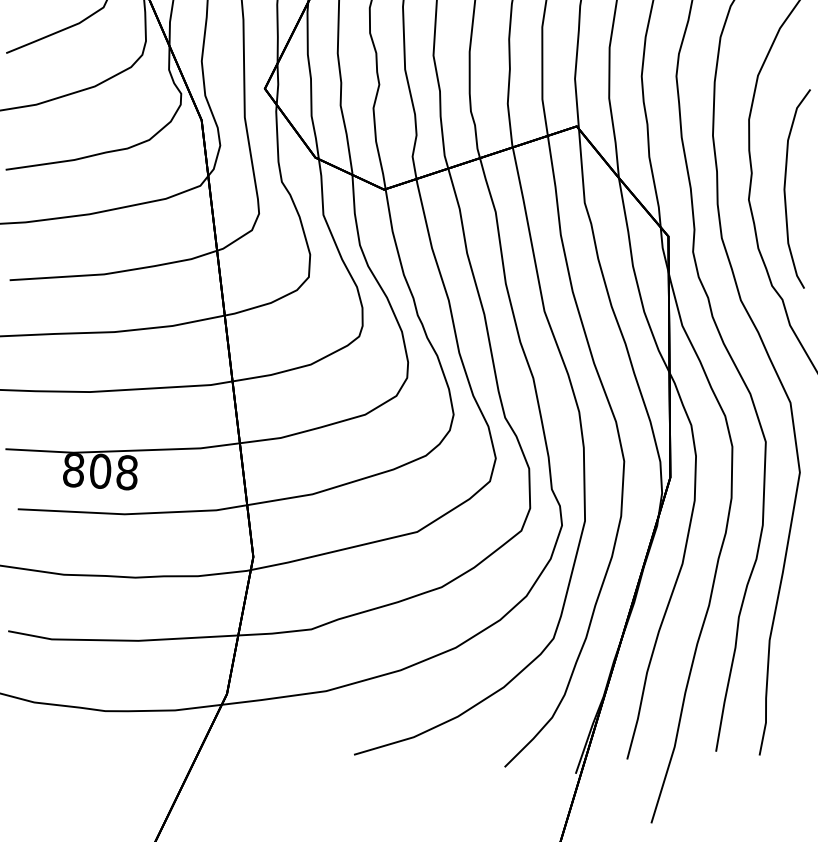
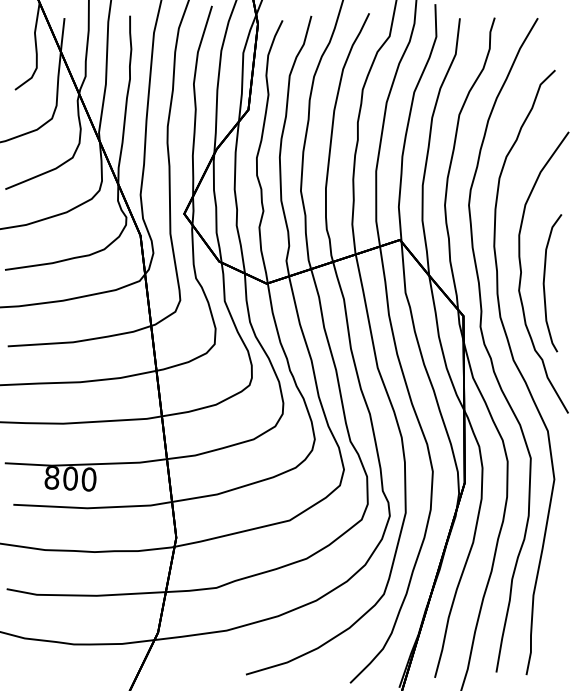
text: (126, 472) -> (88, 479), 808 -> 800

